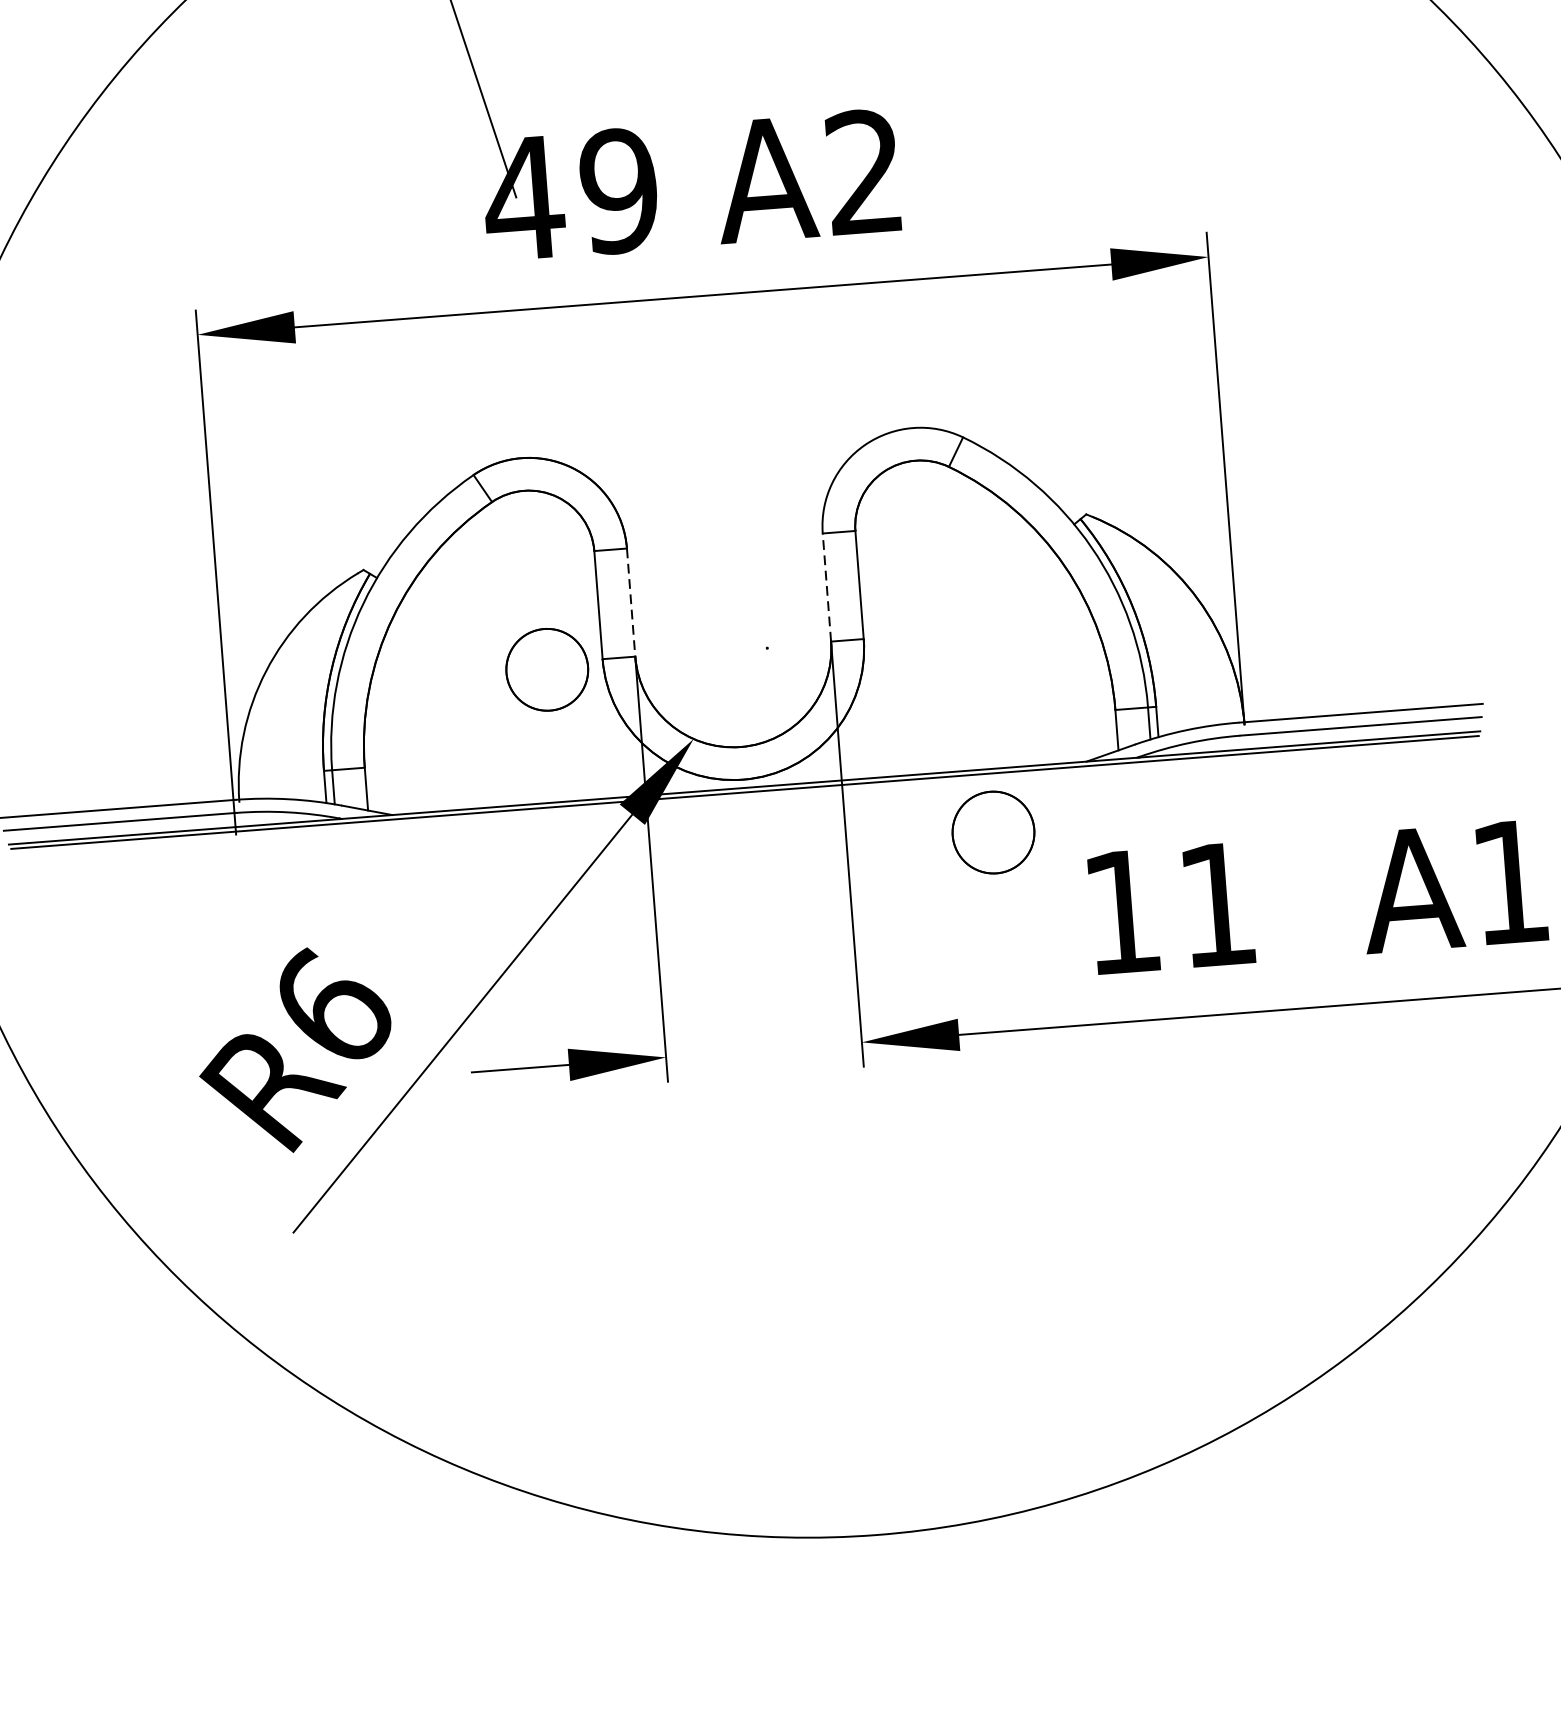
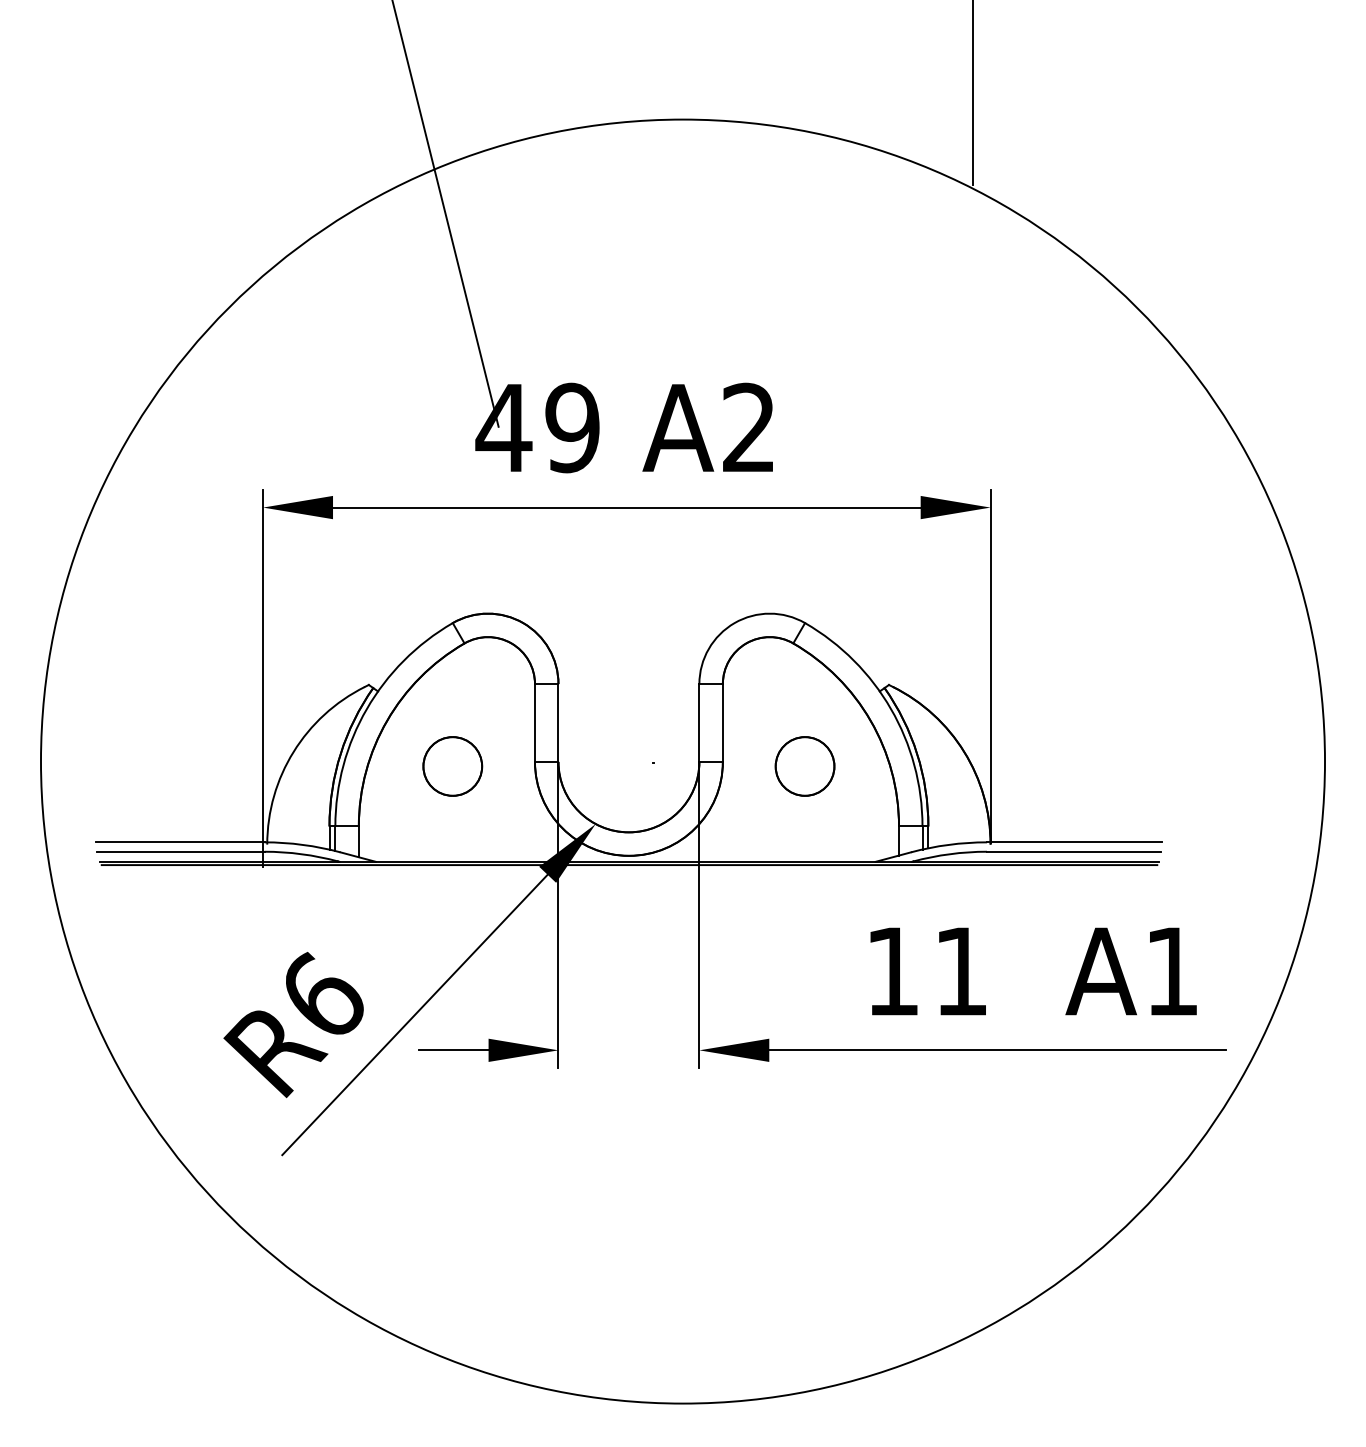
line: (827, 588) -> (699, 723), dashed -> solid
line: (631, 603) -> (558, 723), dashed -> solid
part: (546, 669) -> (452, 766), moved
part: (992, 832) -> (804, 766), moved

